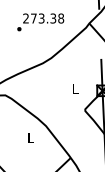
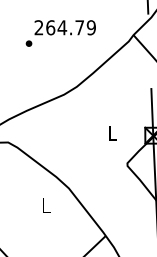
text: (47, 18) -> (71, 27), 273.38 -> 264.79

